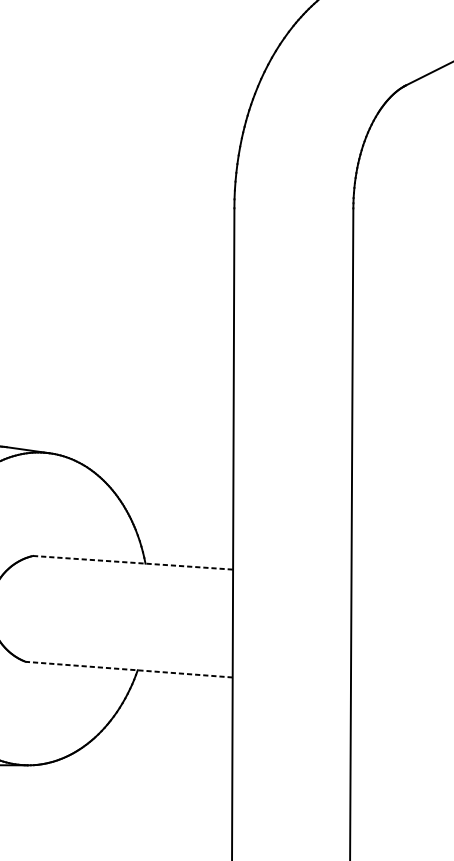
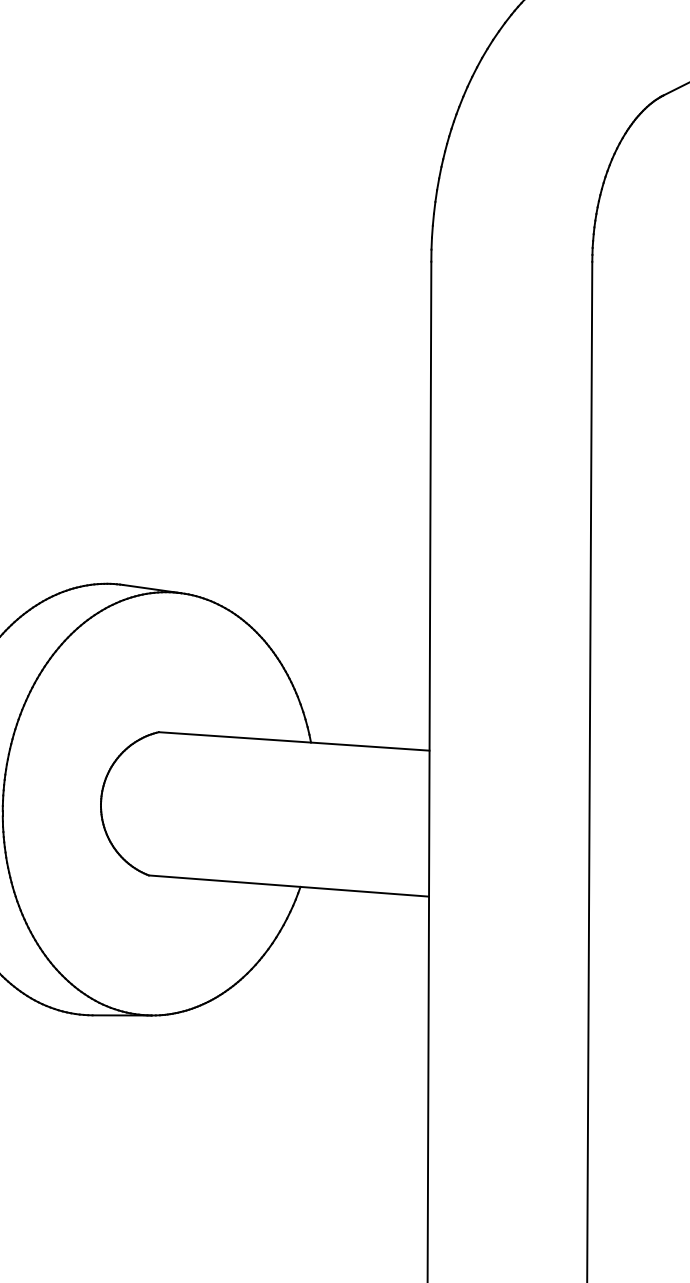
line: (133, 562) -> (294, 741), dashed -> solid
line: (128, 670) -> (288, 886), dashed -> solid

